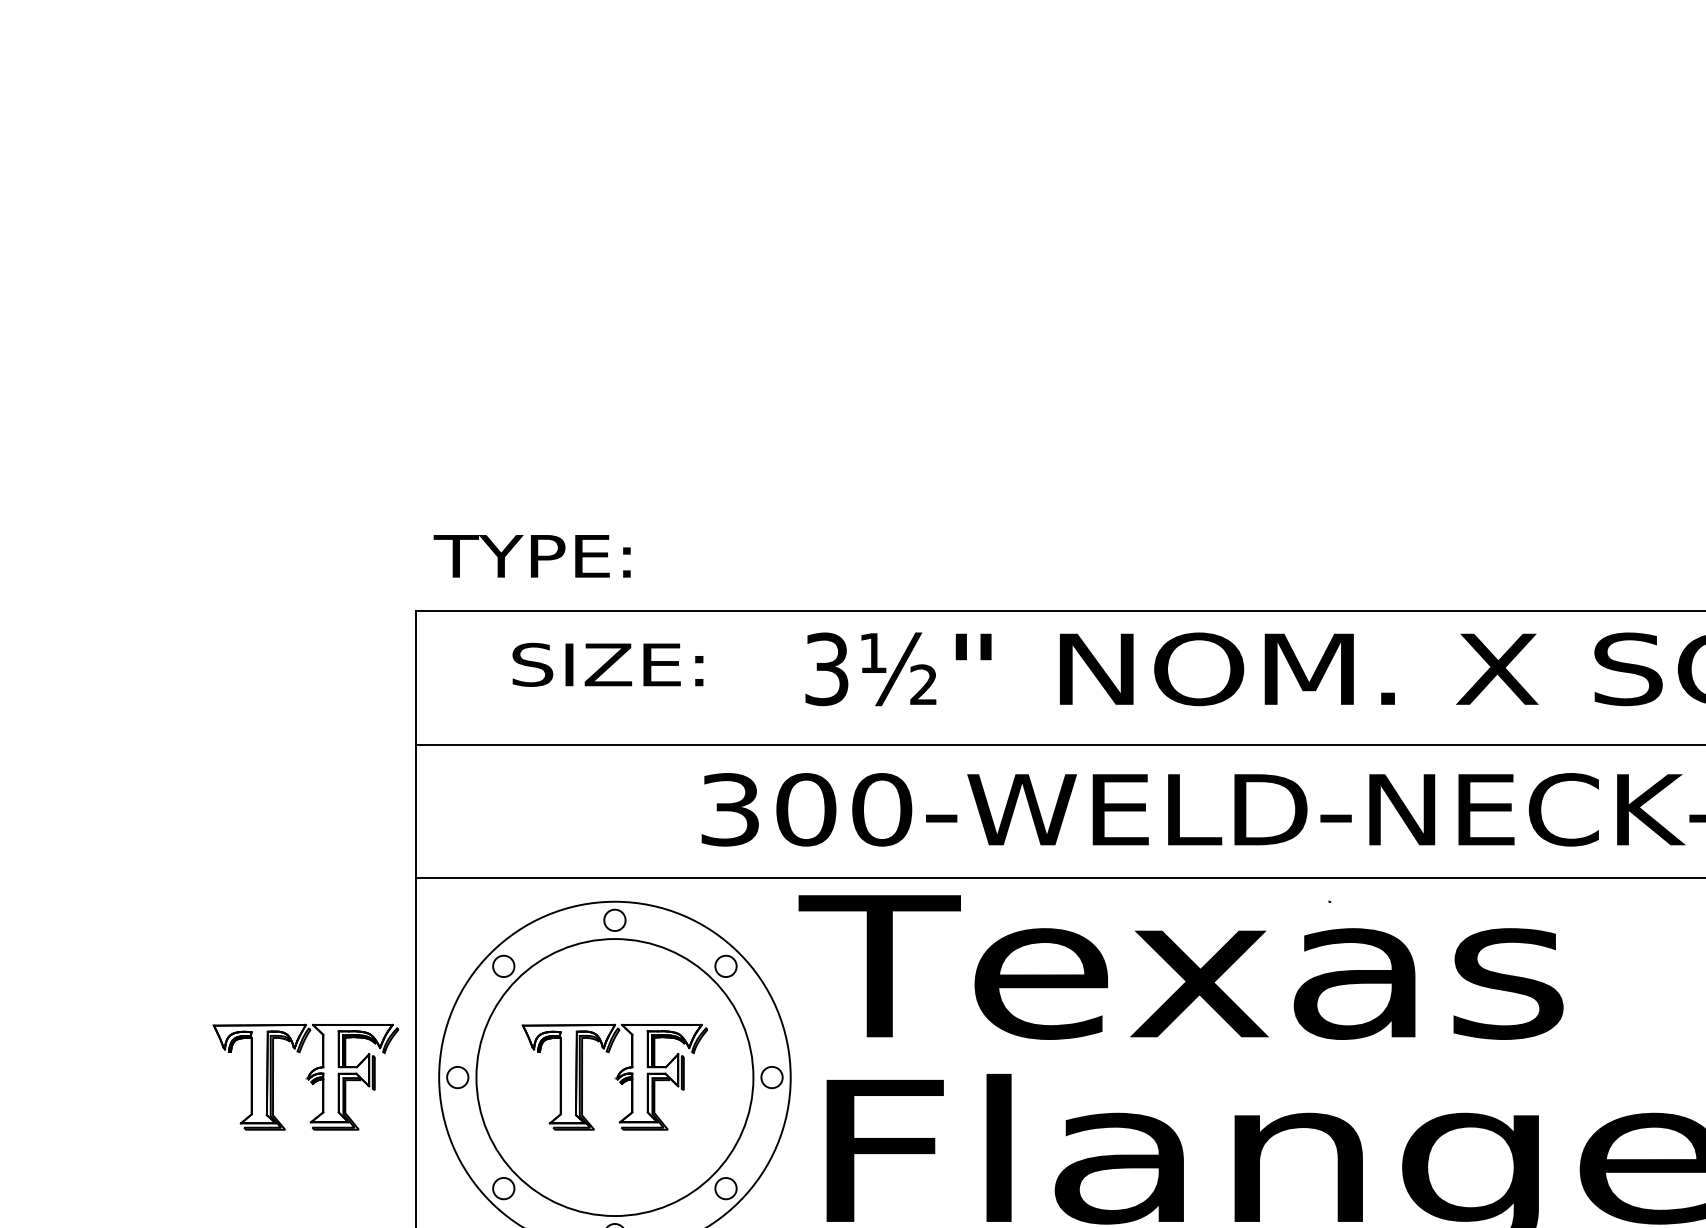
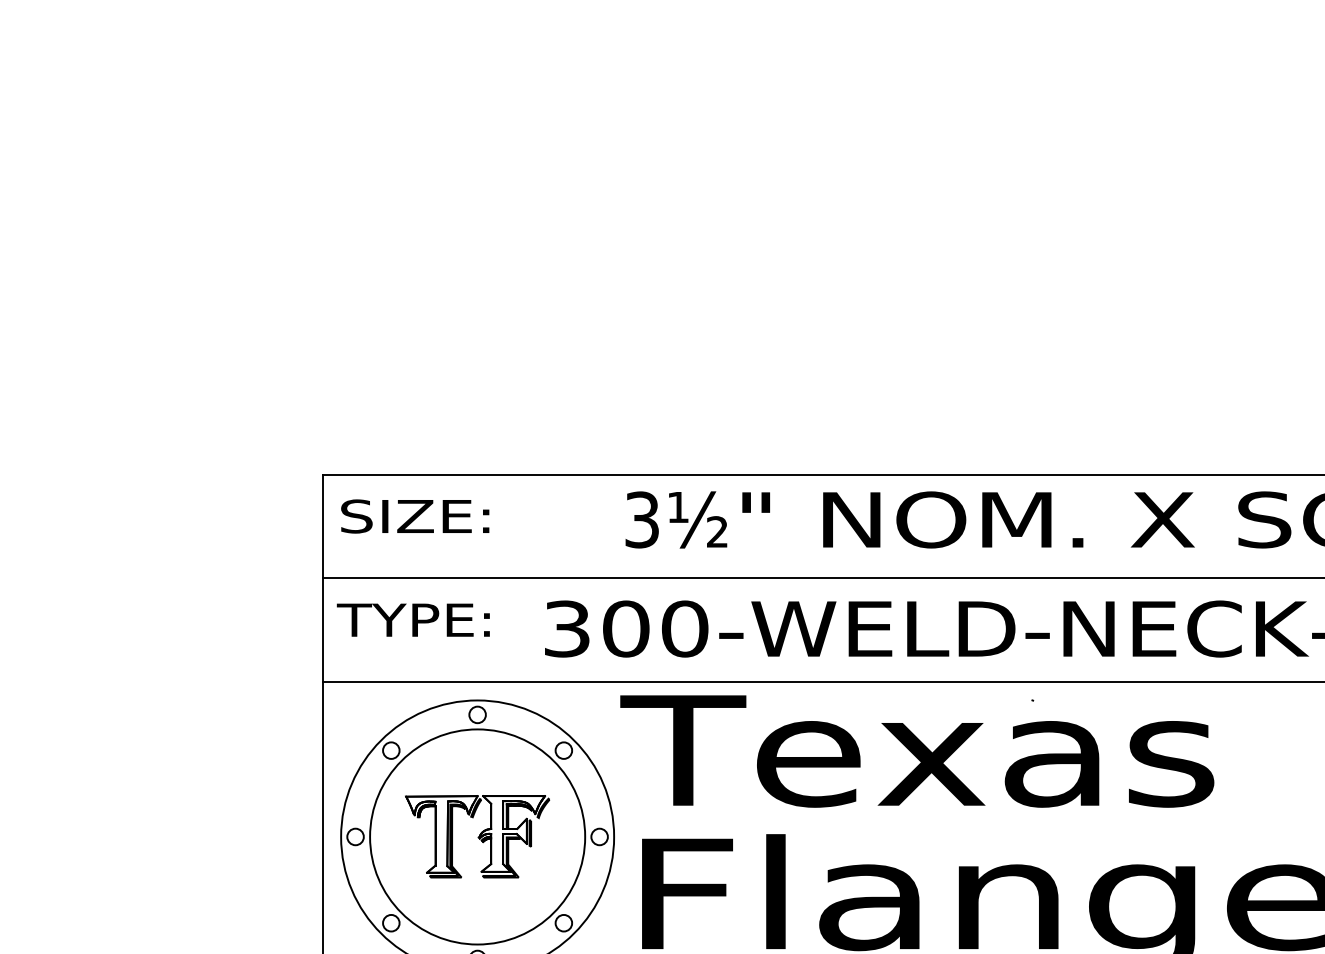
text: (531, 555) -> (412, 619), moved
text: (608, 664) -> (415, 516), moved
part: (305, 1076) -> (237, 836), removed

